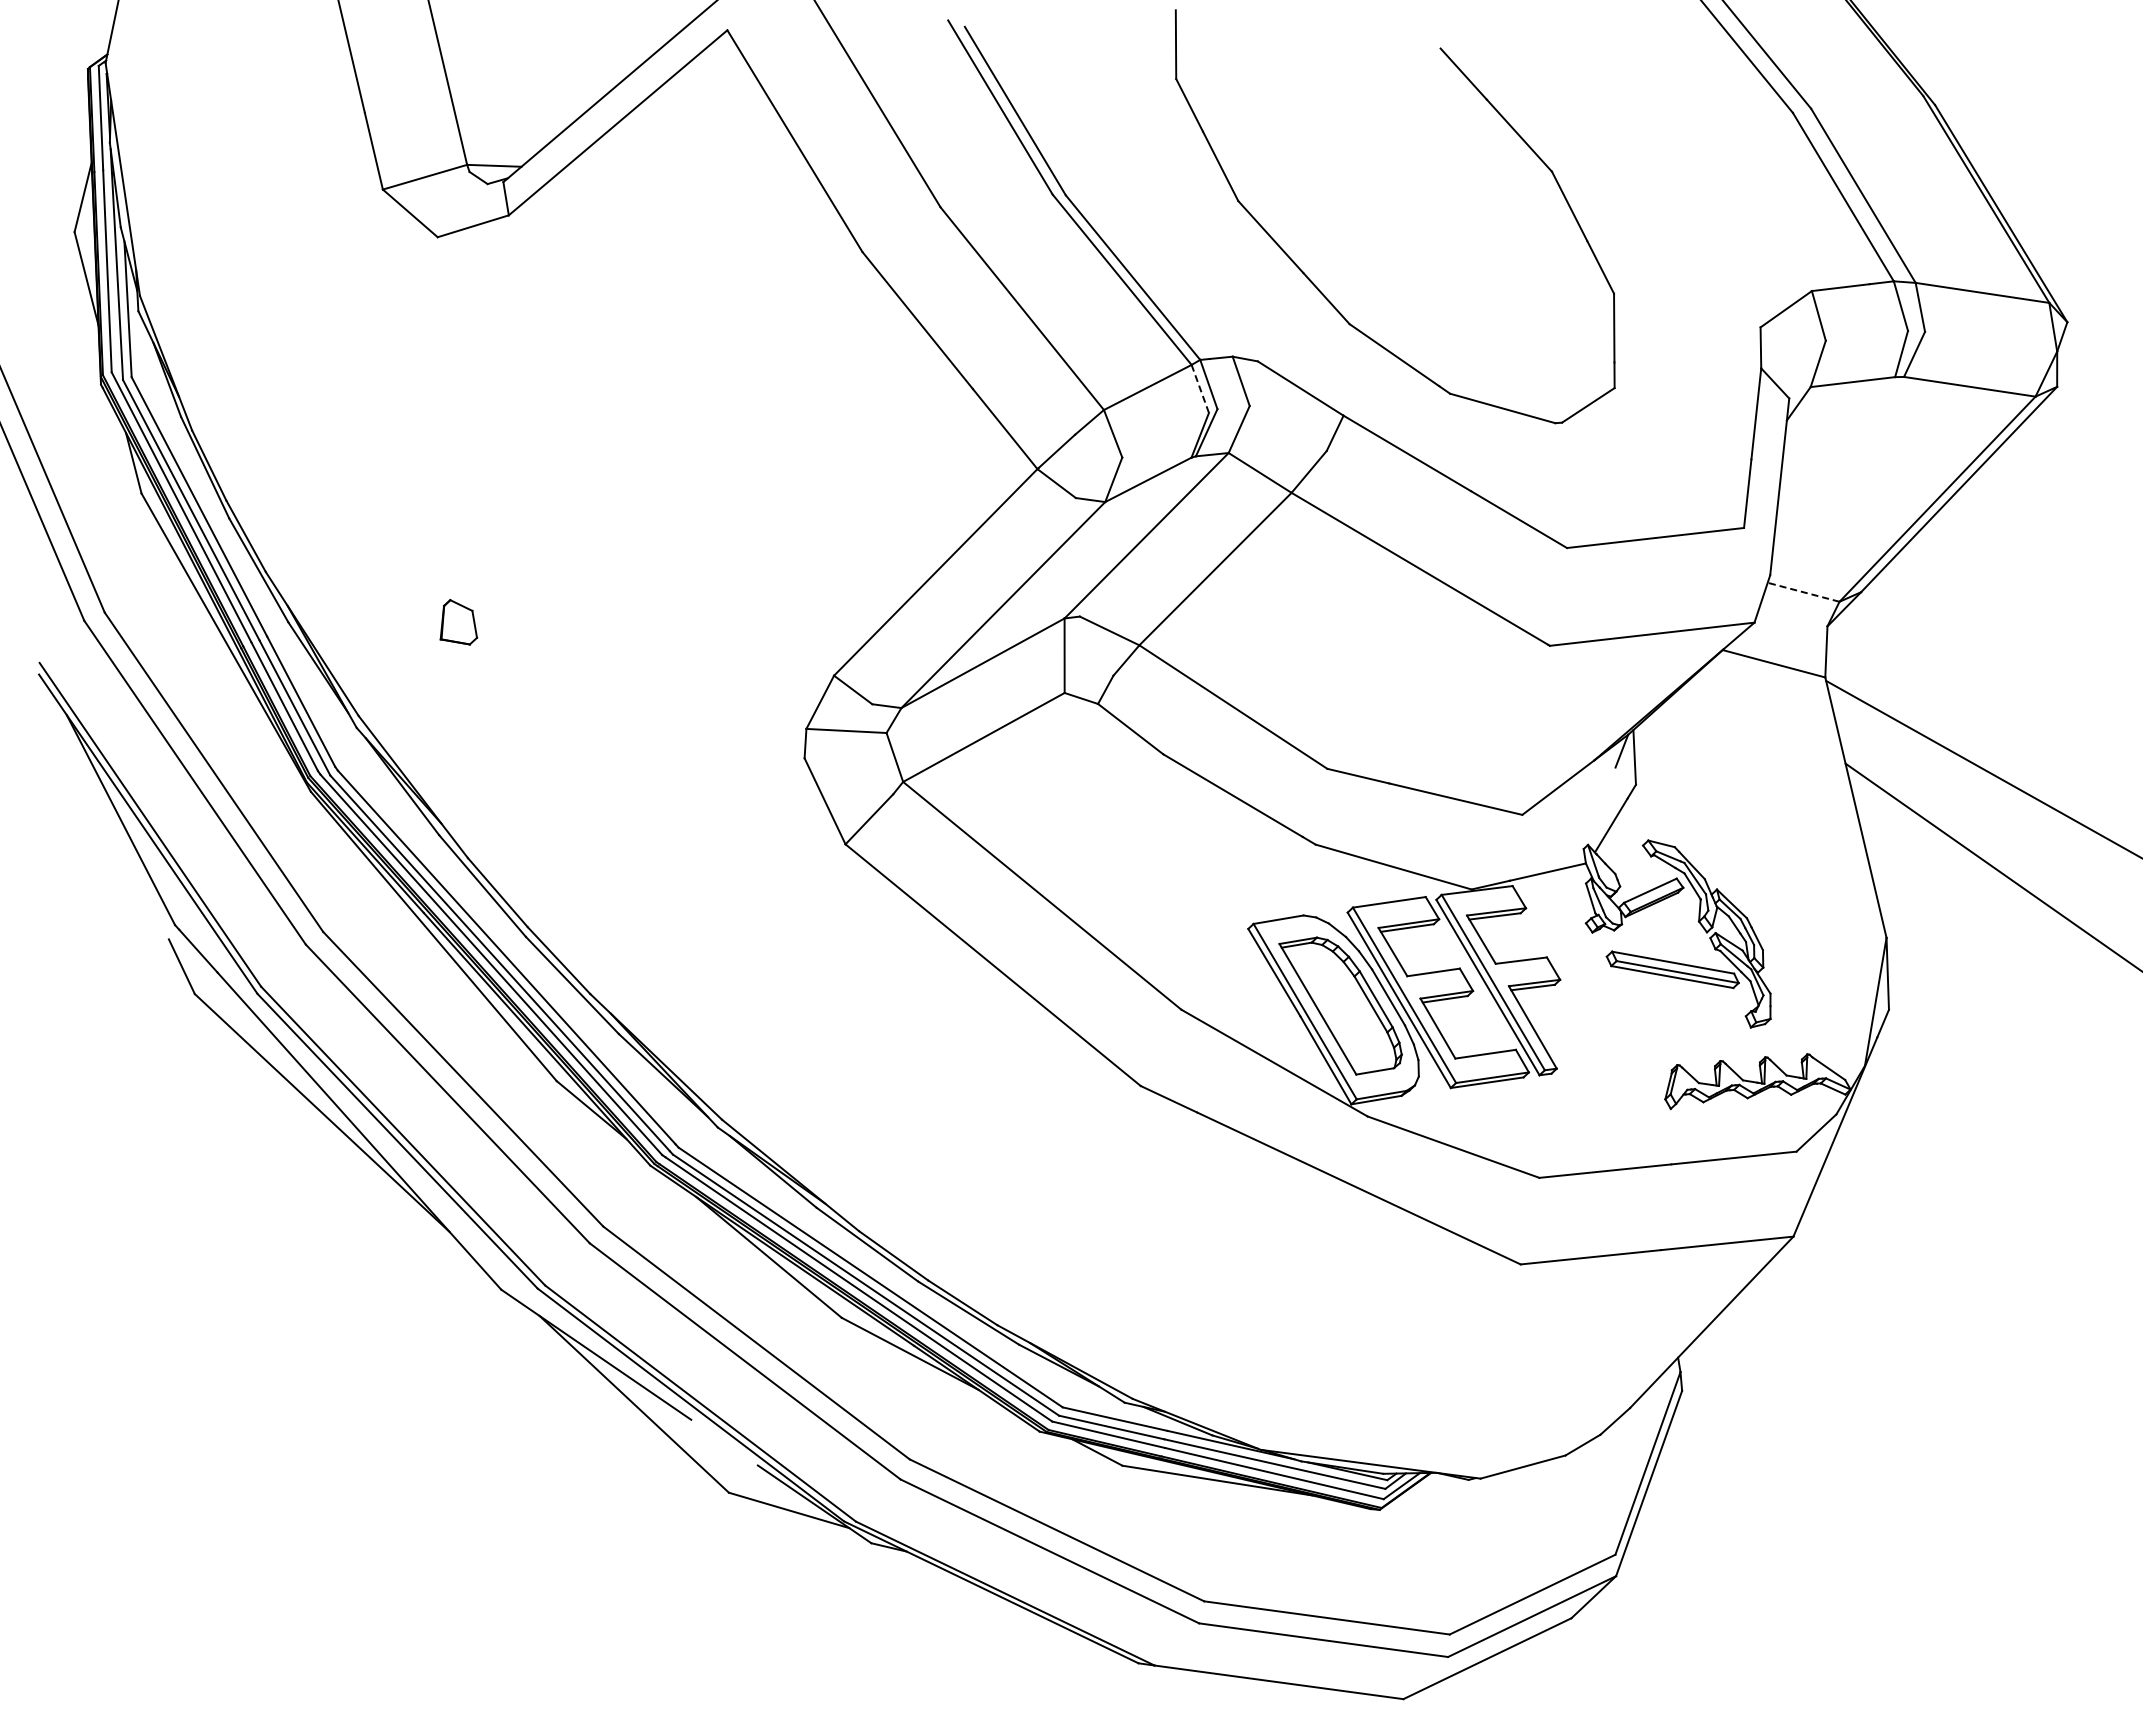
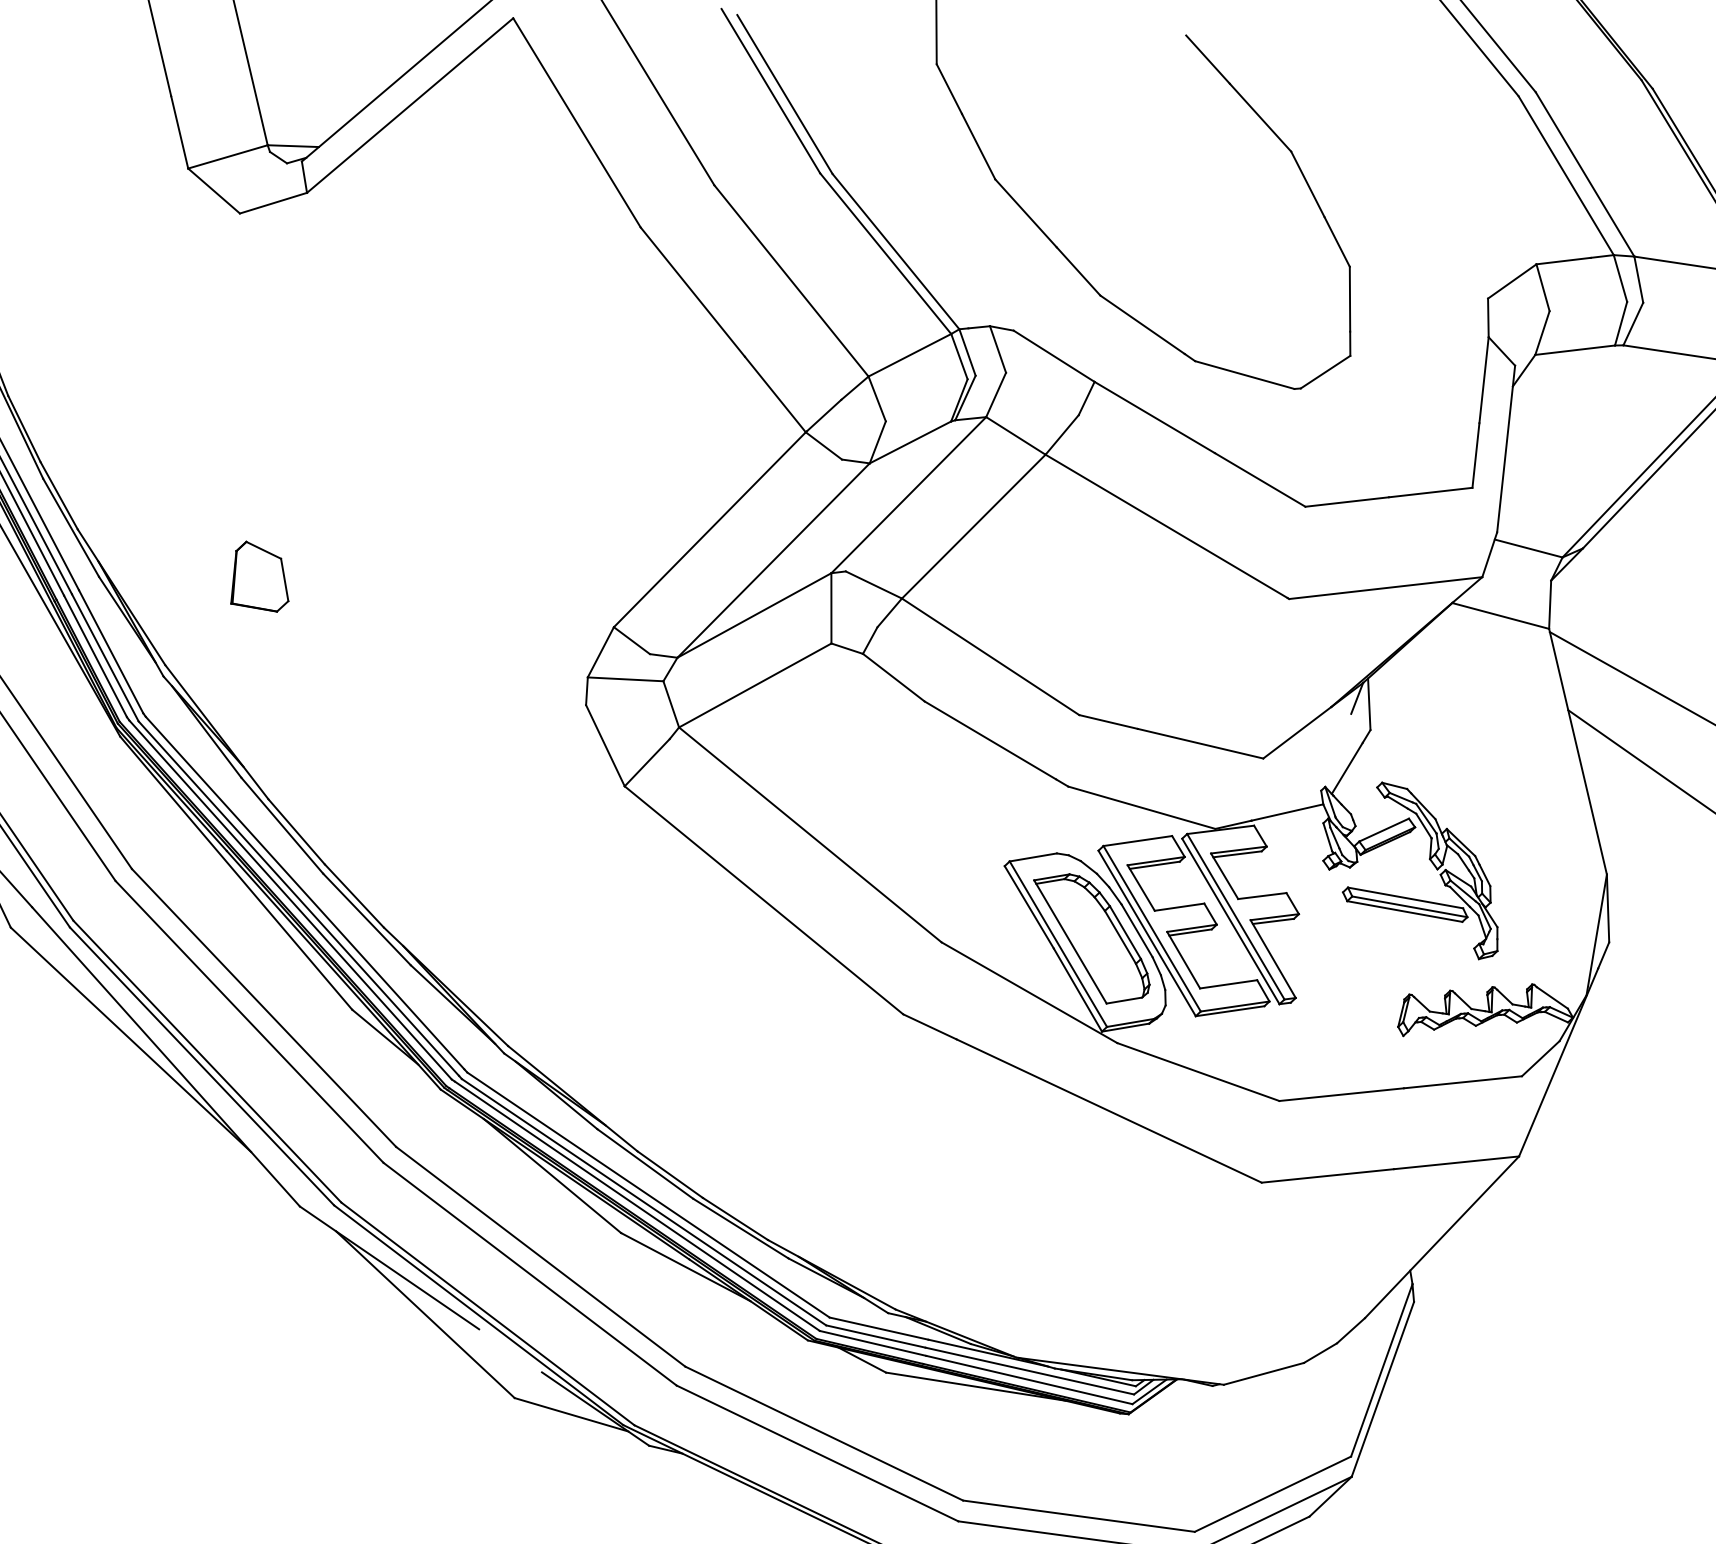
line: (1200, 388) -> (959, 356), dashed -> solid
line: (1803, 592) -> (1528, 548), dashed -> solid
part: (458, 622) -> (259, 577), size x1.67

